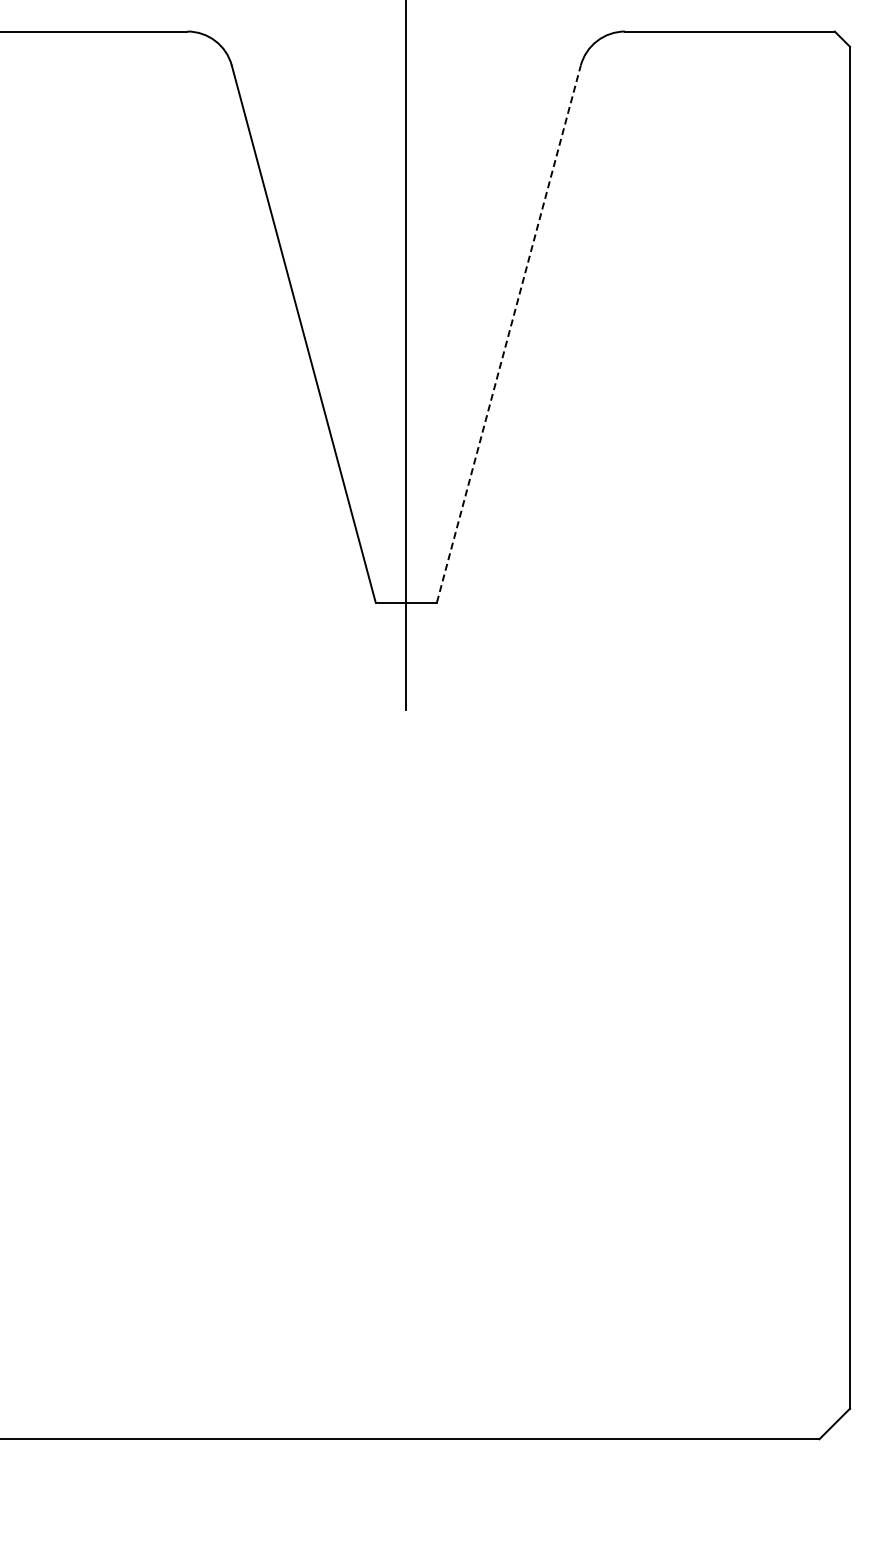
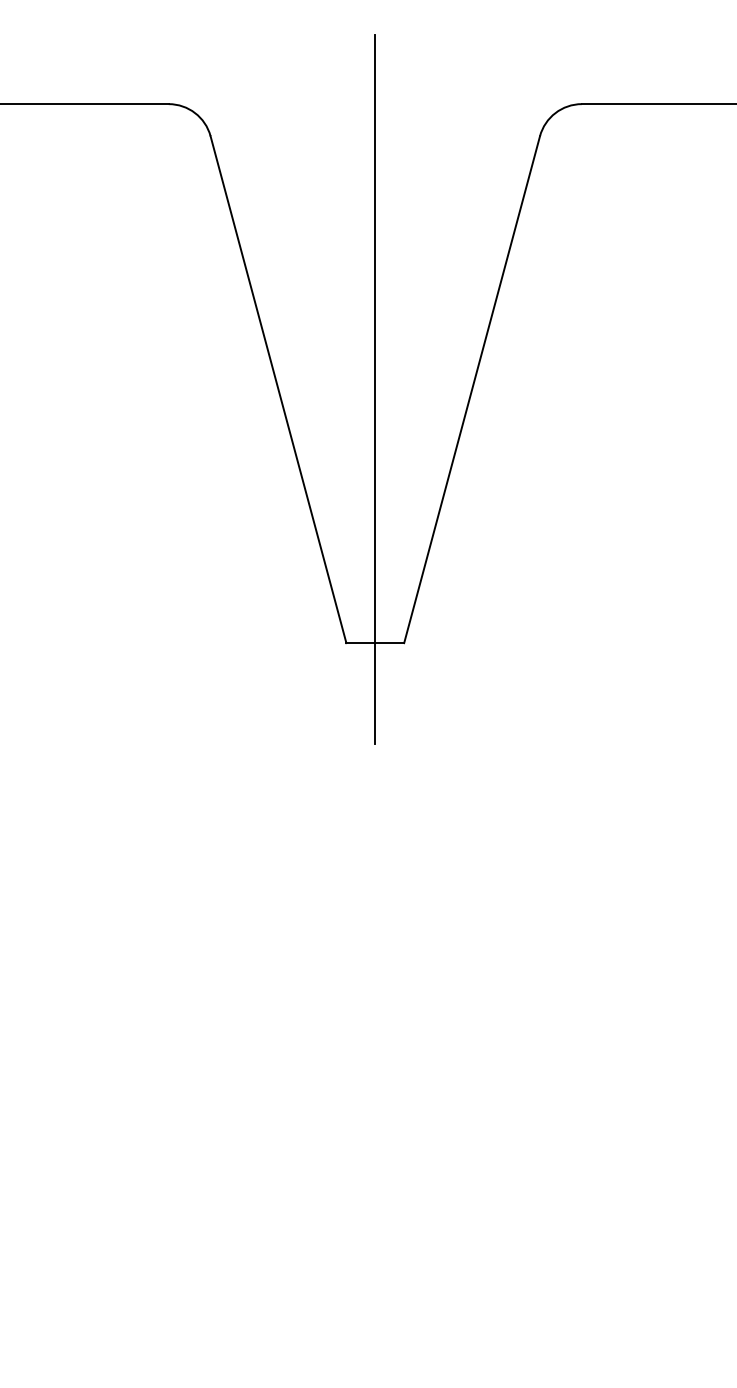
line: (508, 334) -> (471, 390), dashed -> solid

